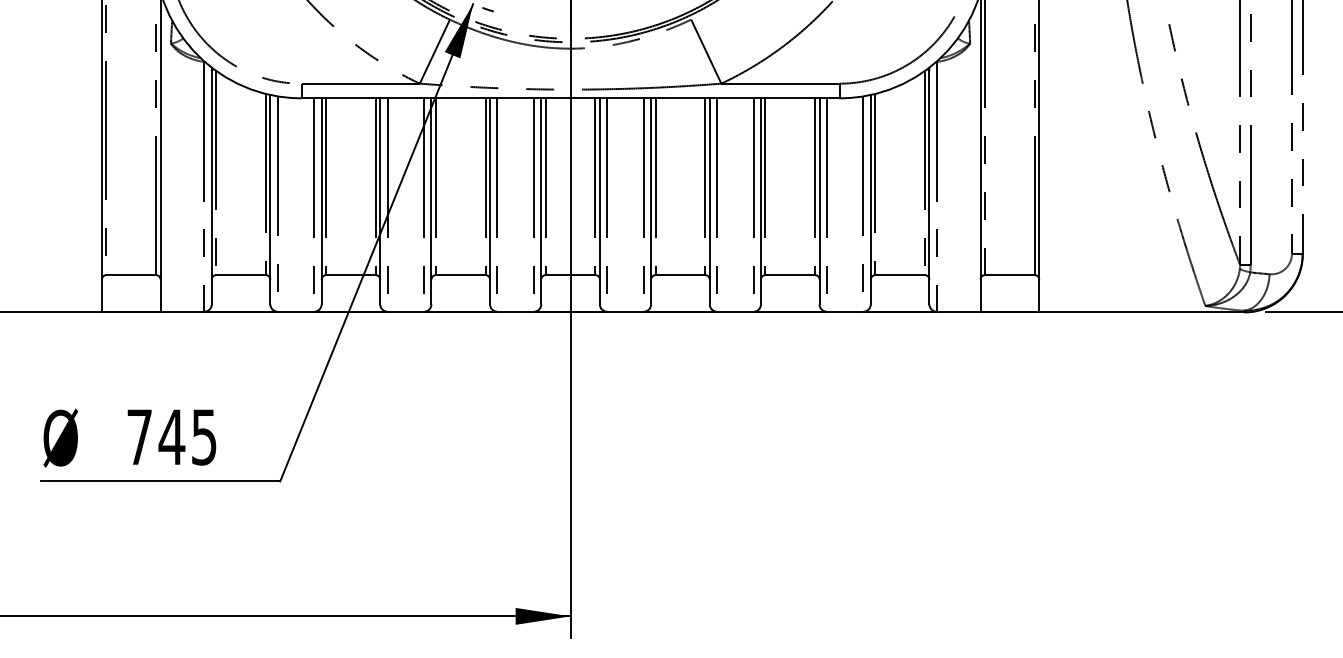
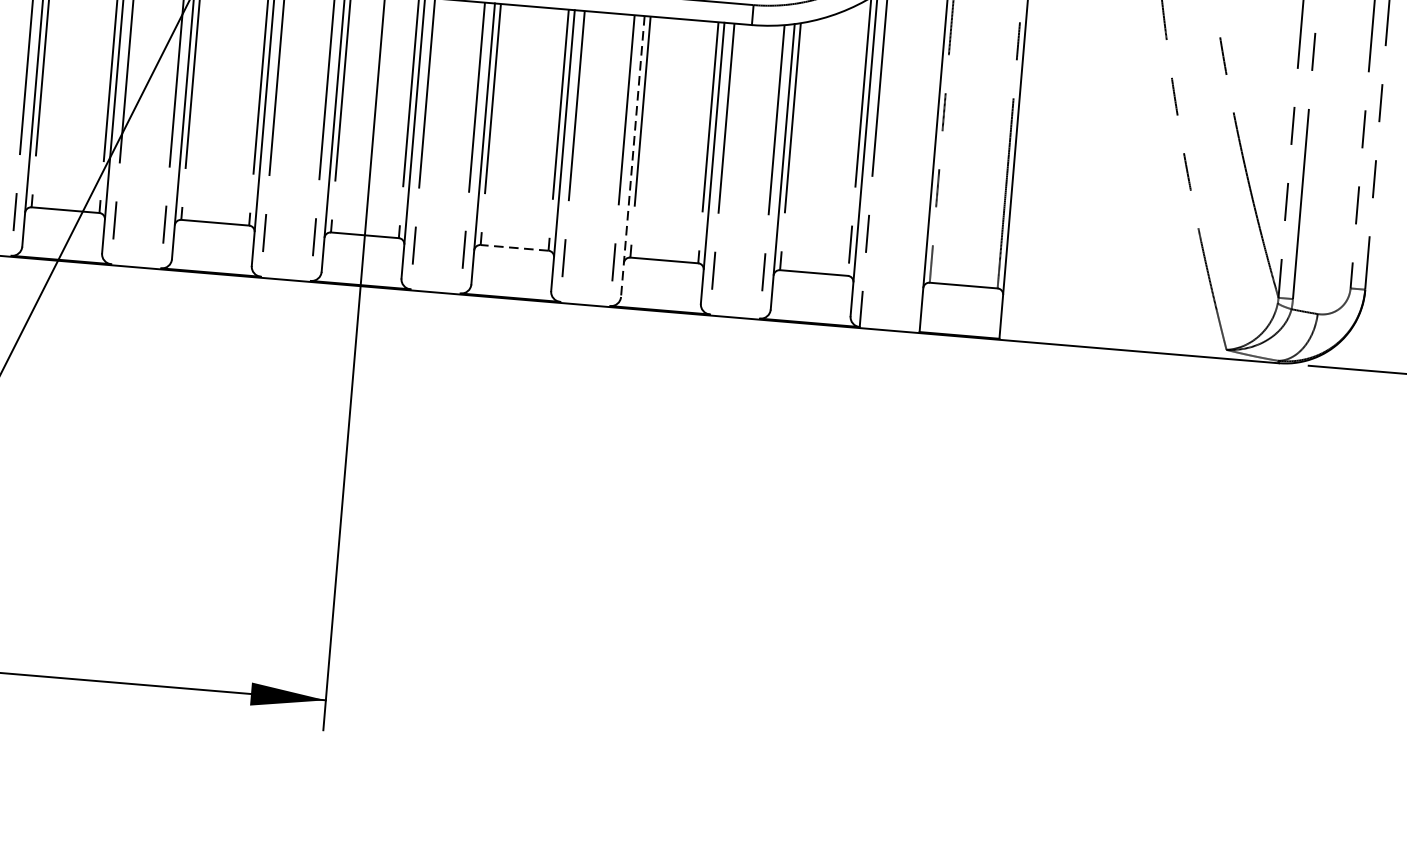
line: (760, 201) -> (632, 156), solid -> dashed
line: (680, 275) -> (514, 248), solid -> dashed

